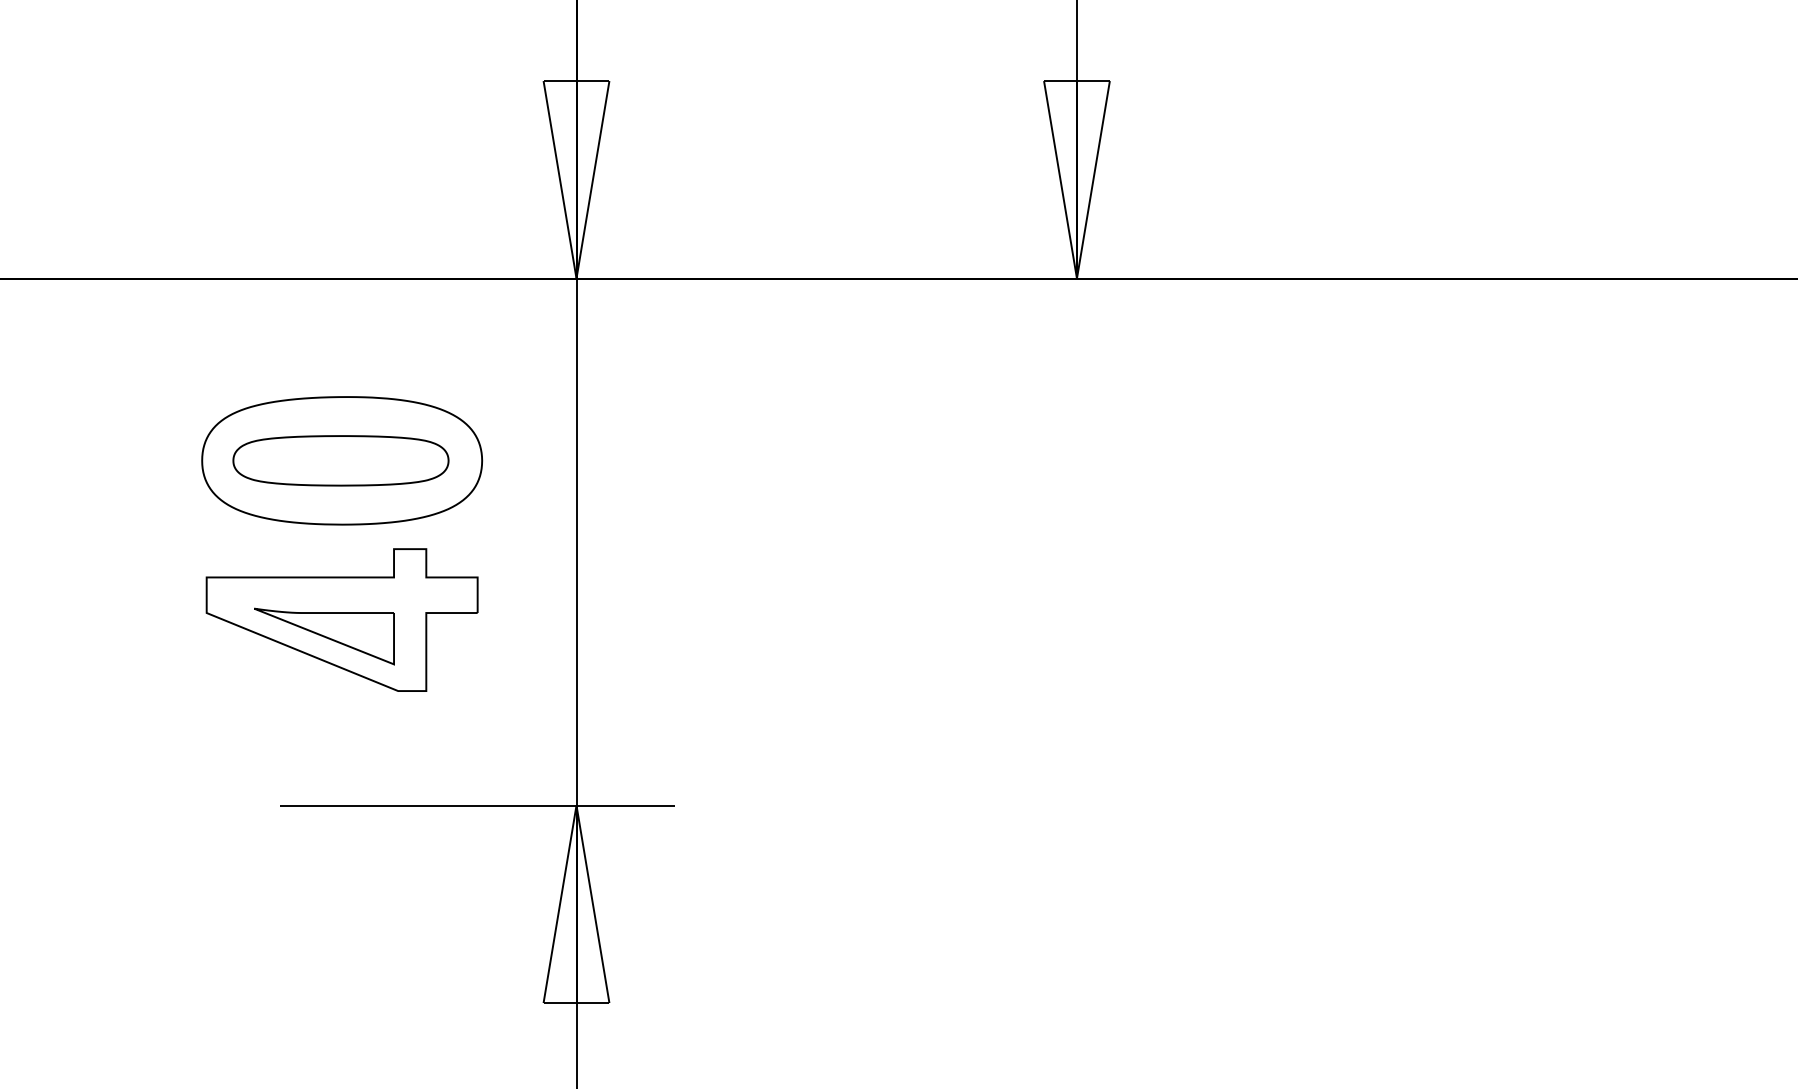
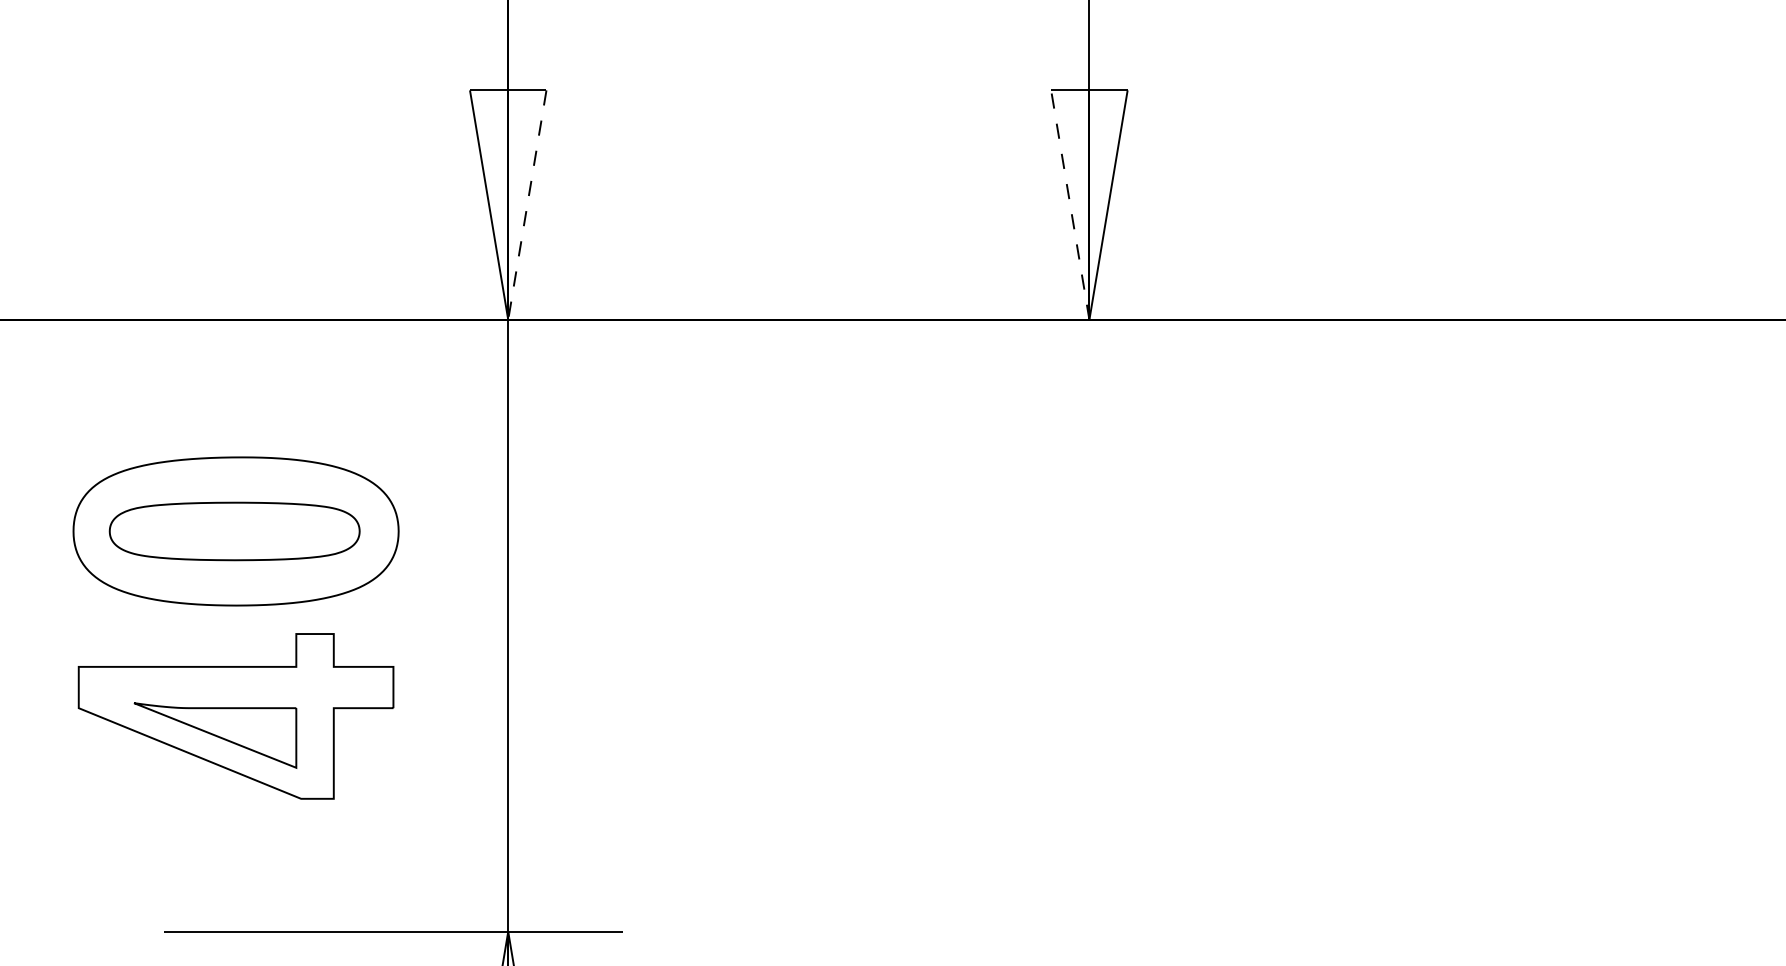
line: (1060, 179) -> (1070, 204), solid -> dashed
line: (592, 180) -> (526, 205), solid -> dashed

